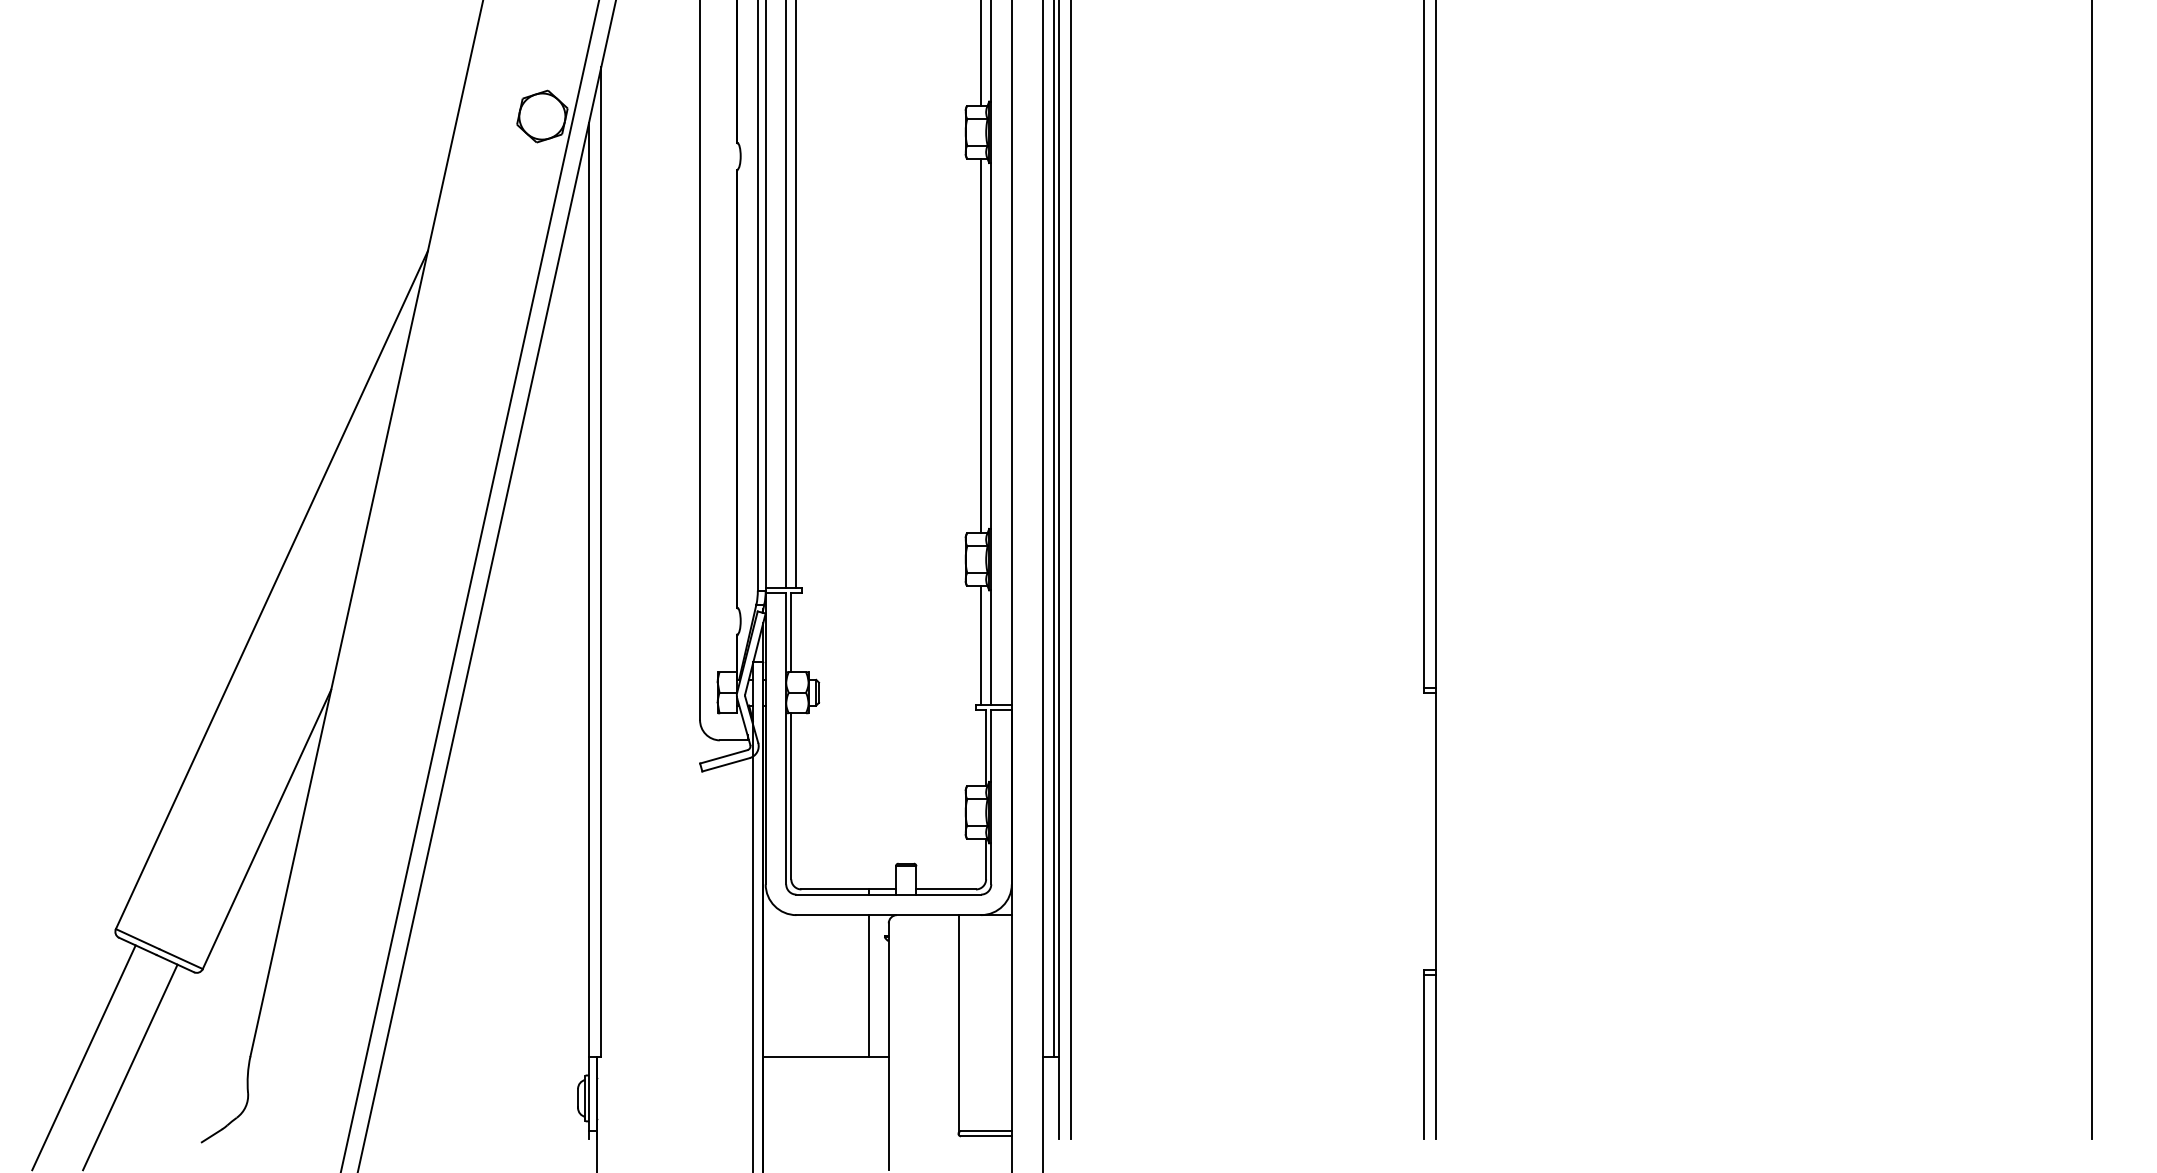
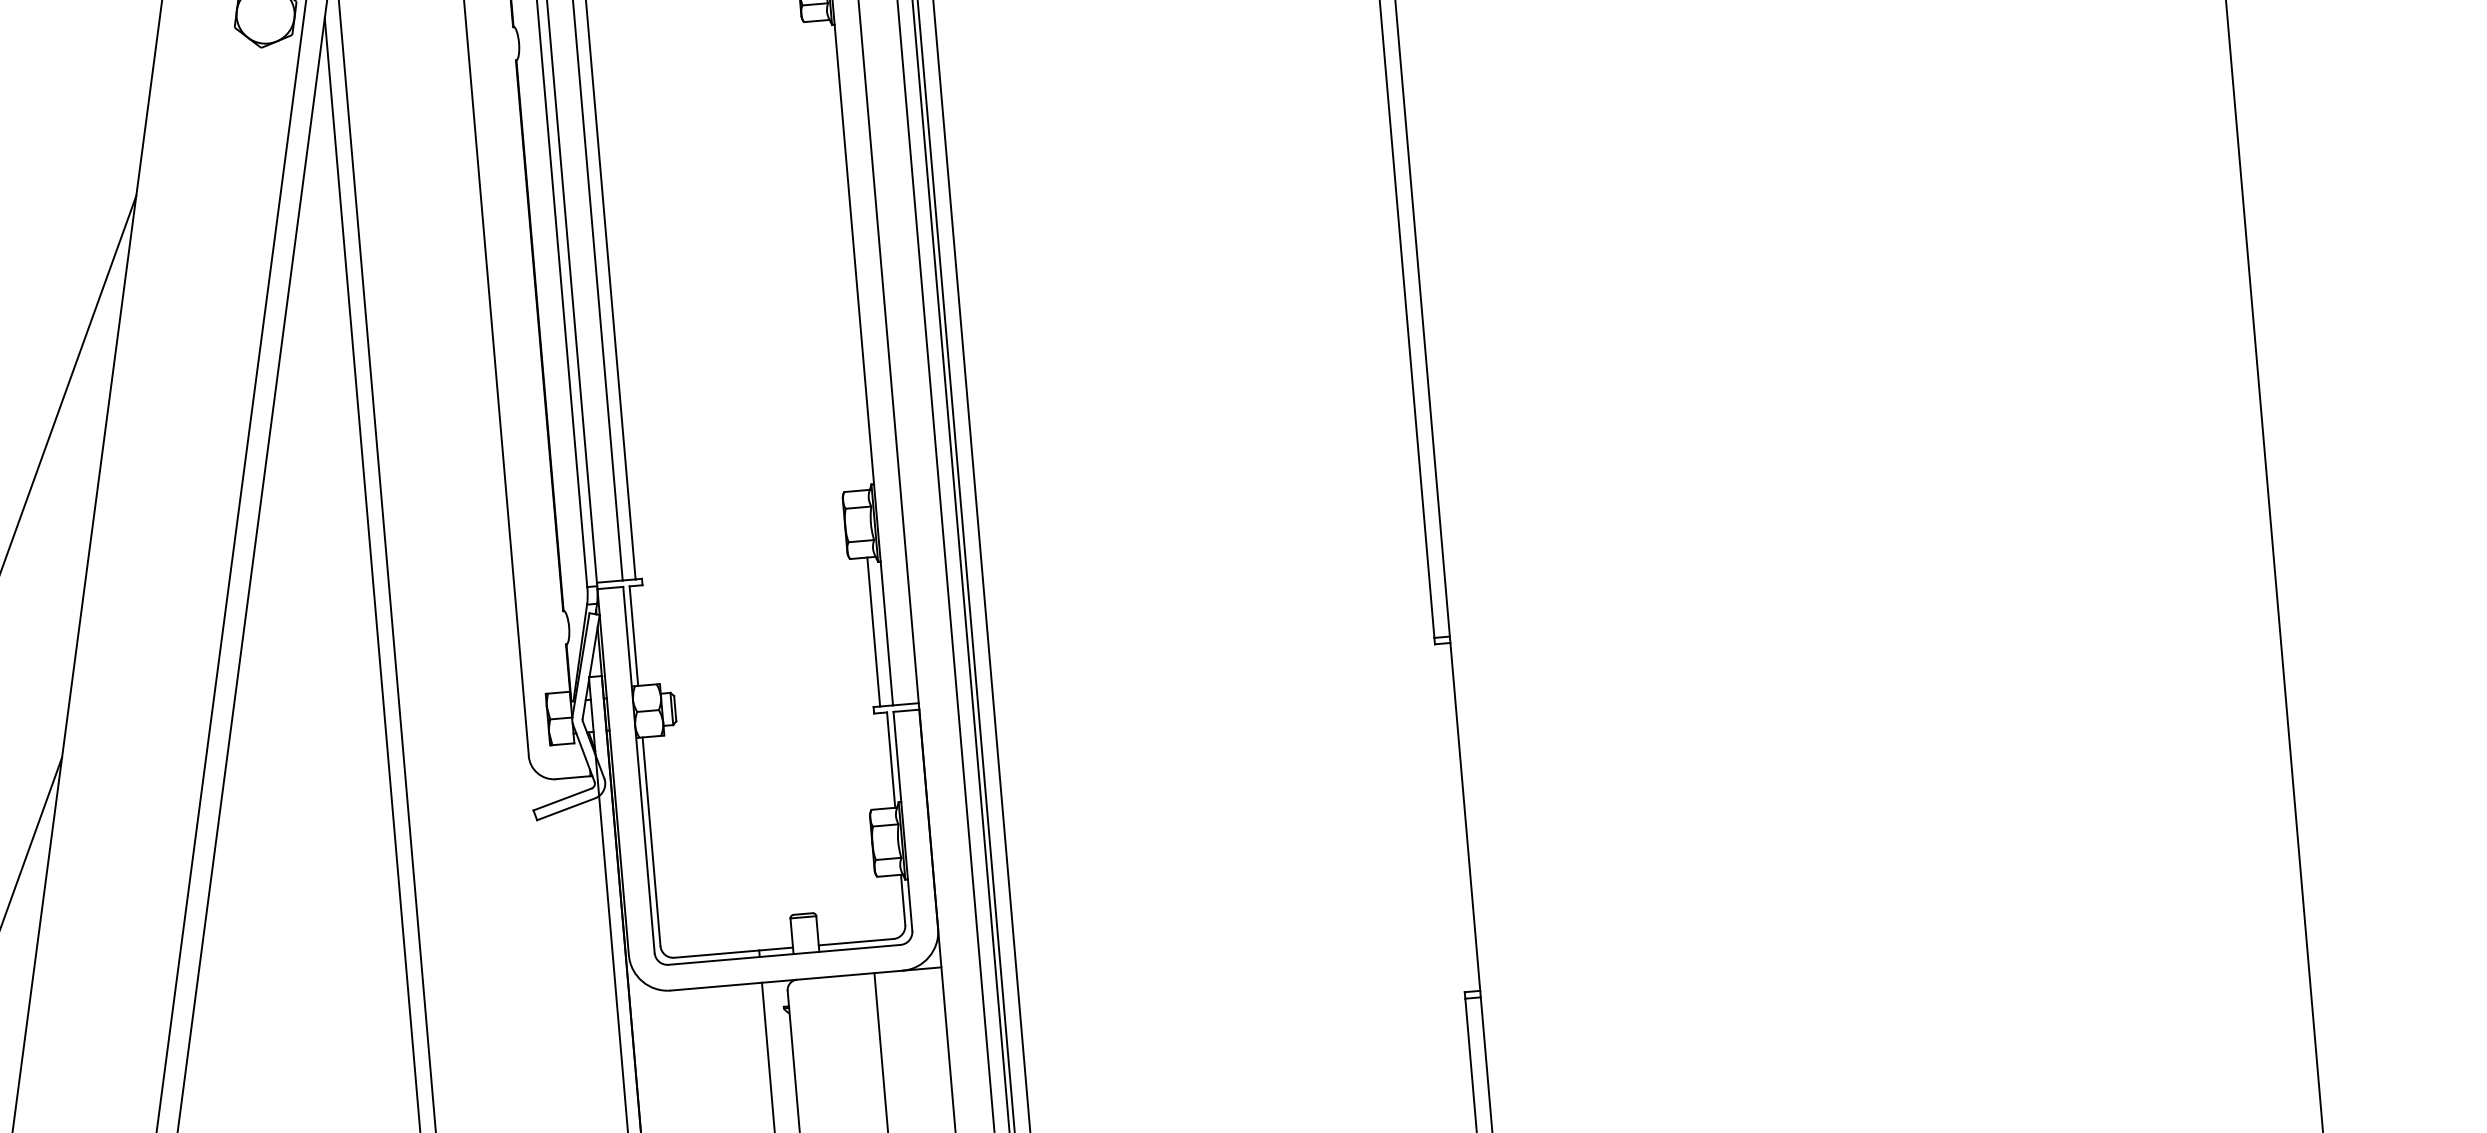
line: (981, 345) -> (841, 254), removed

